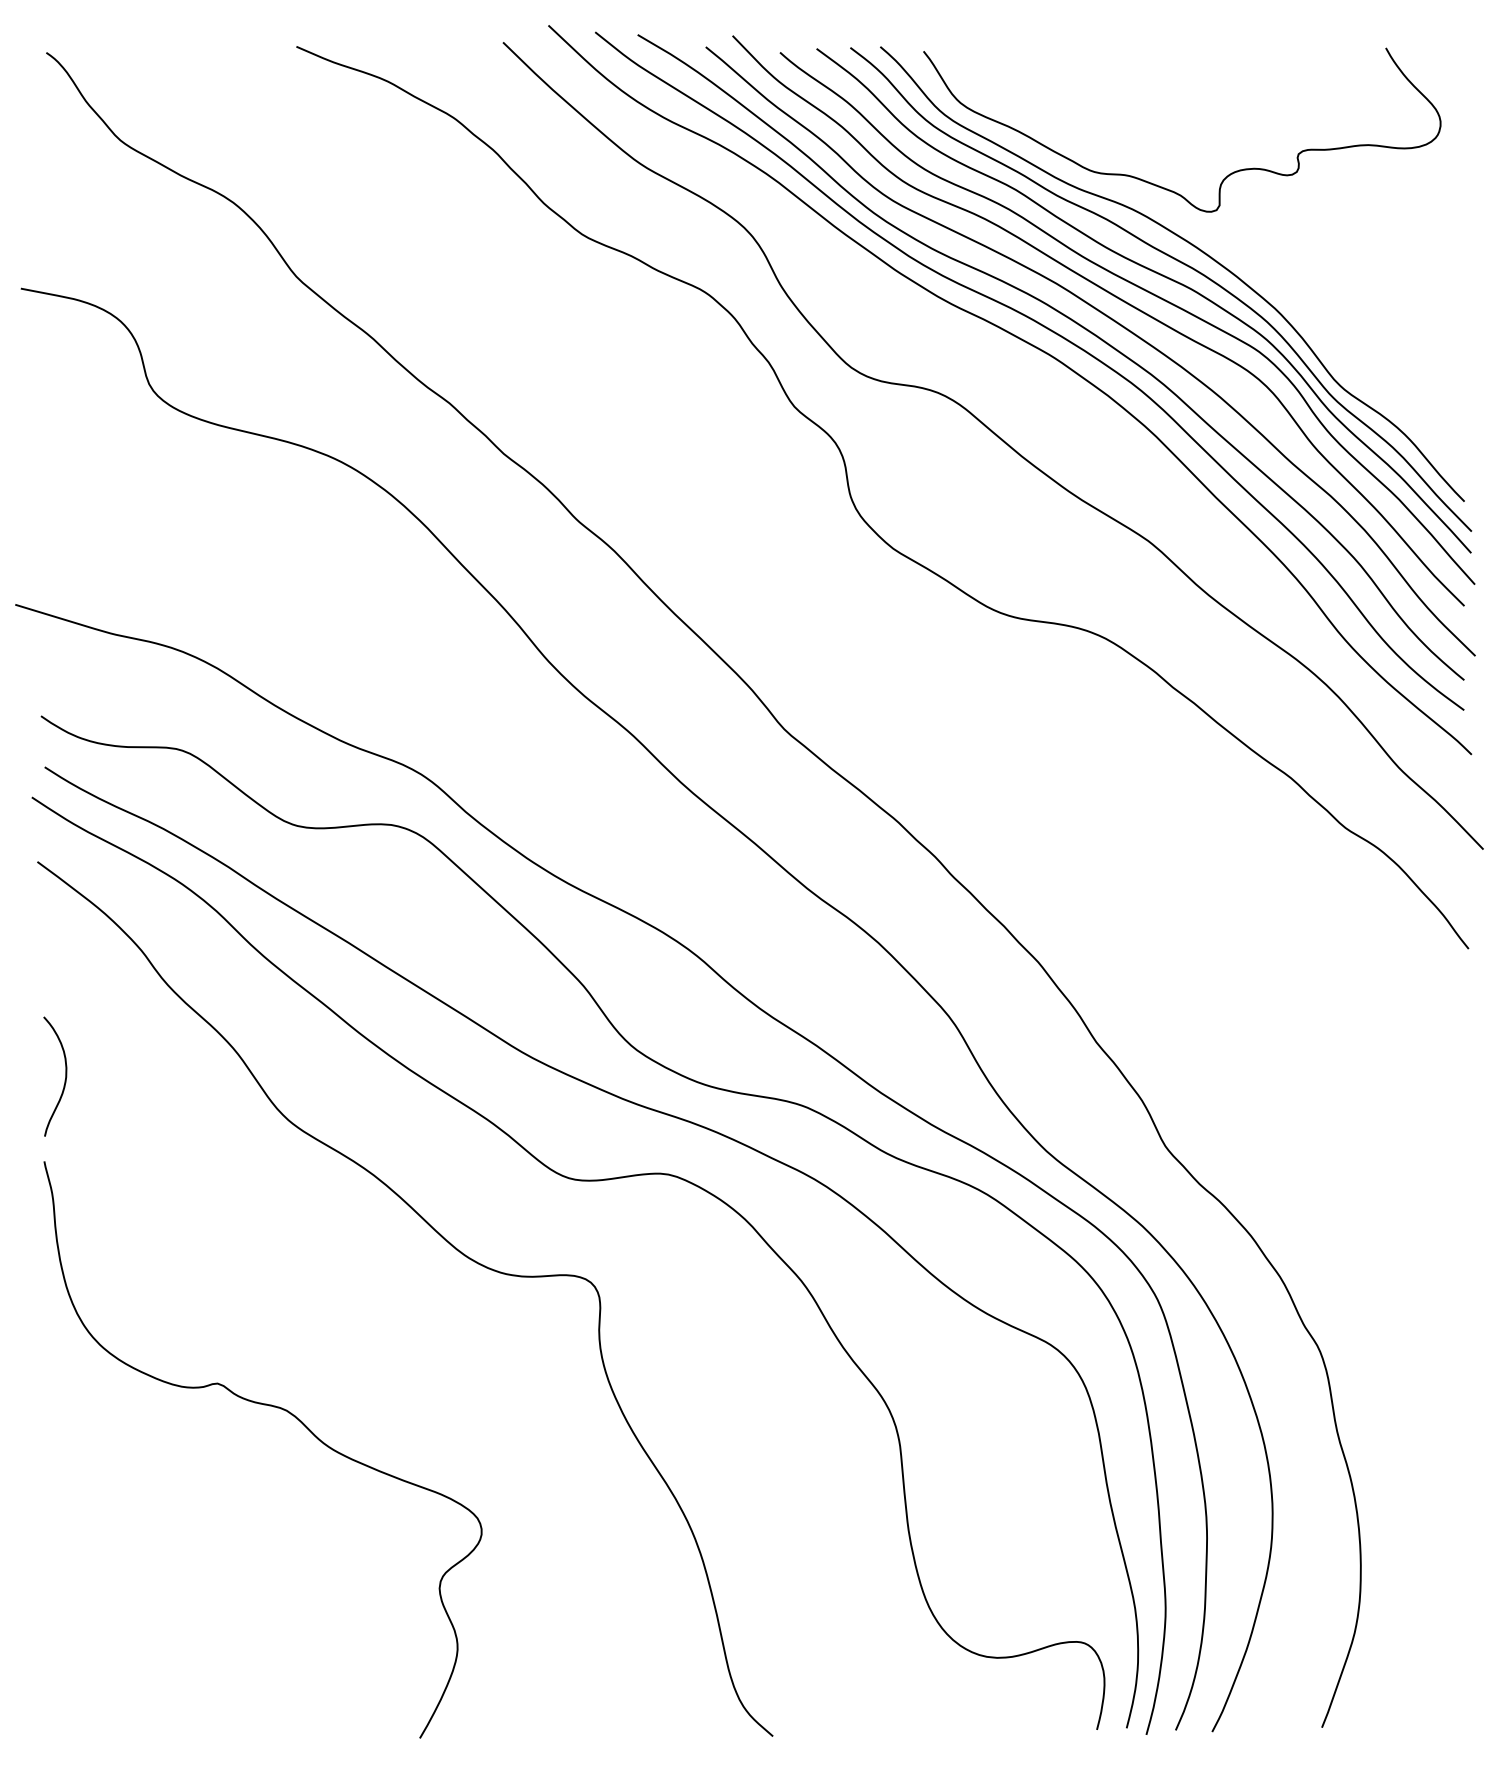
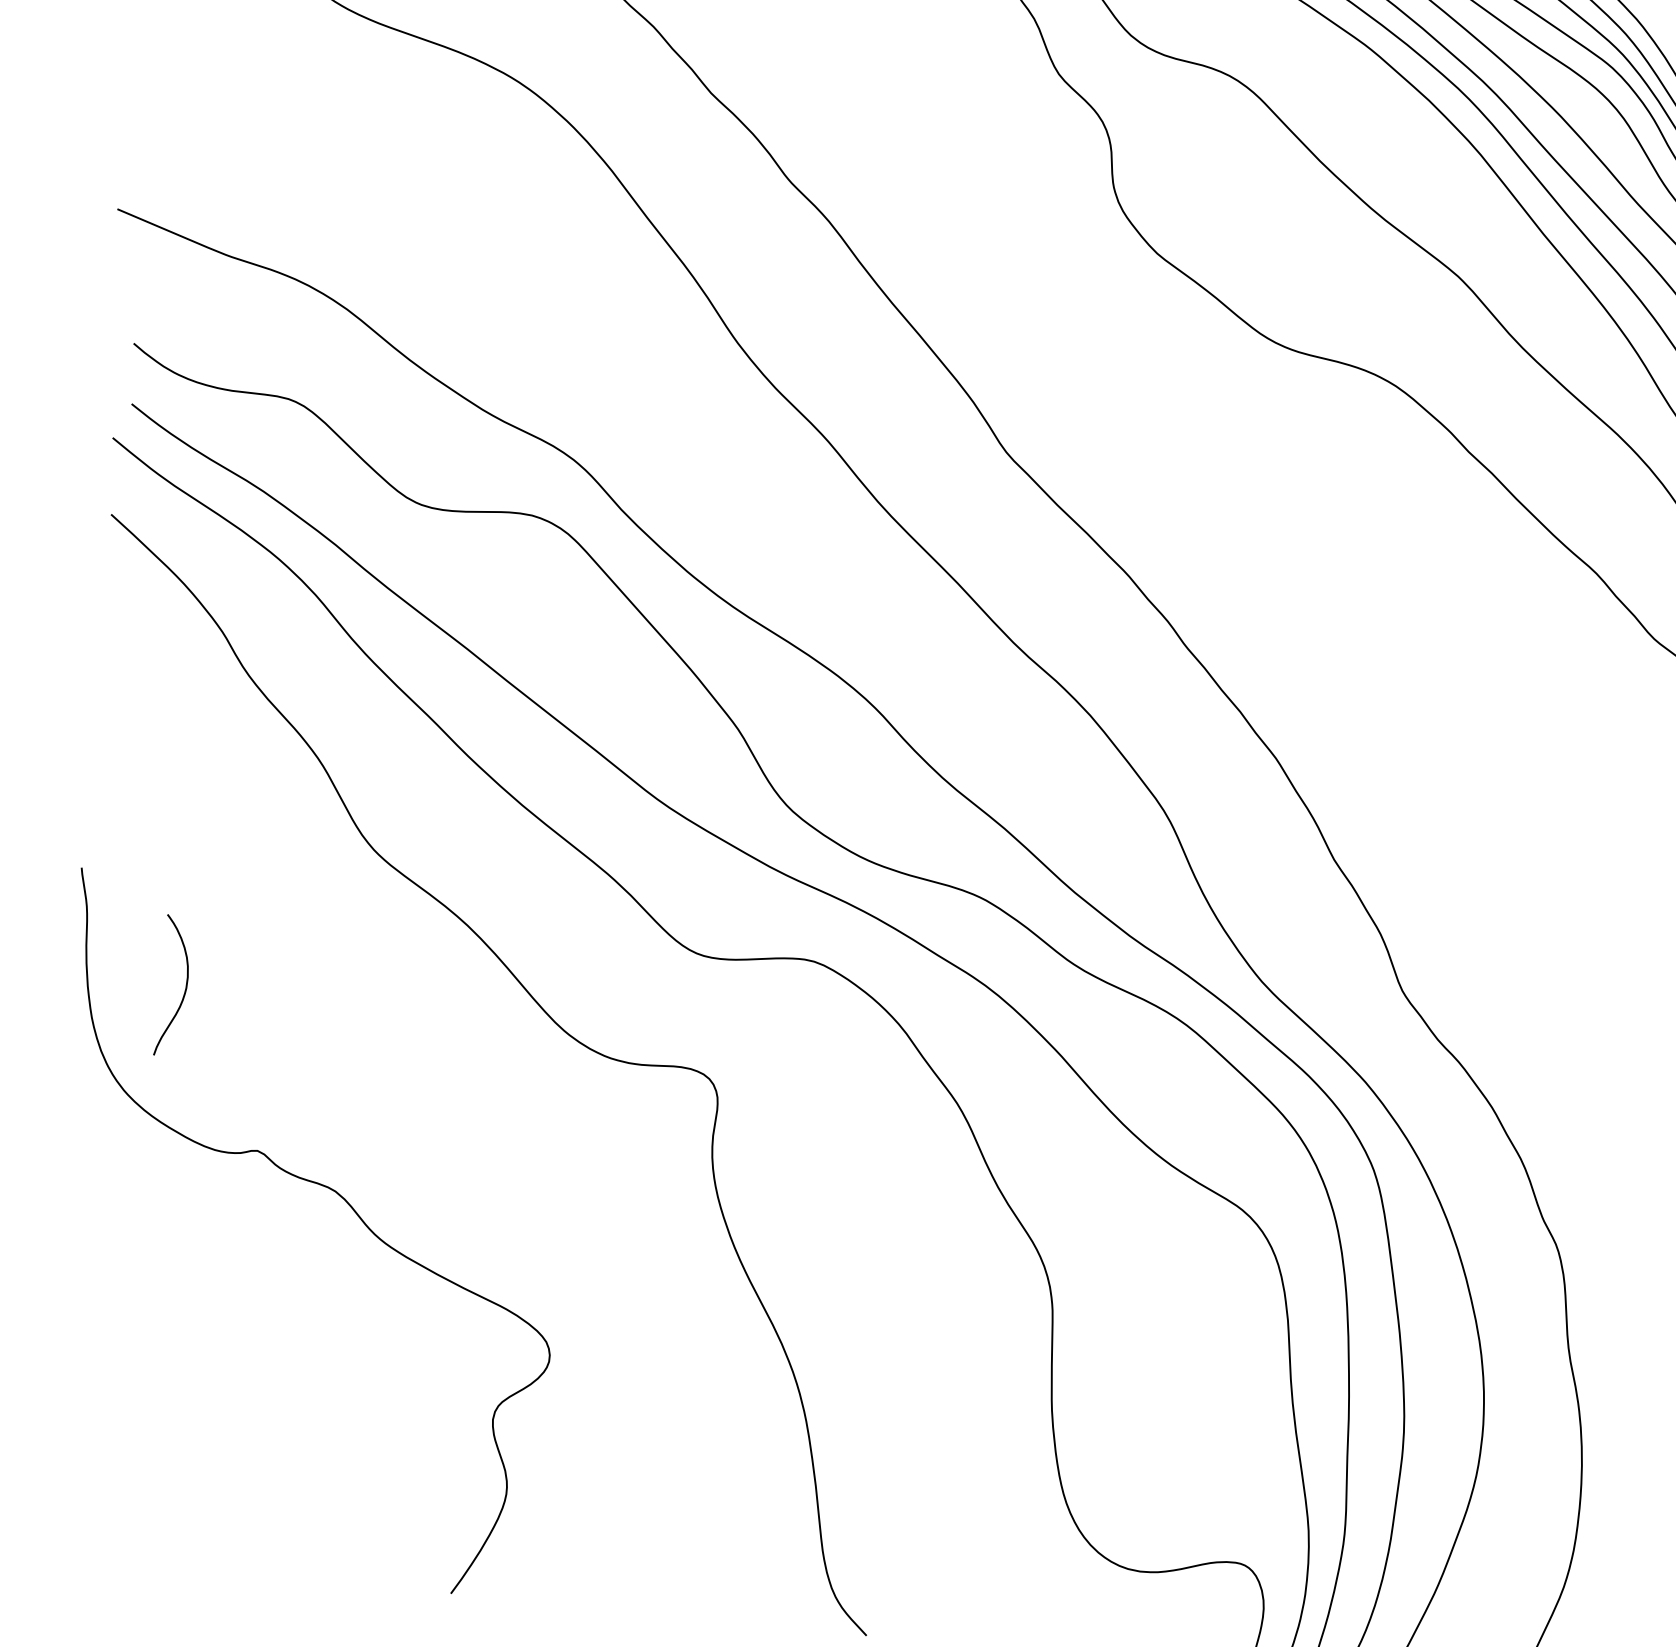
curve: (64, 1080) -> (183, 991), moved

